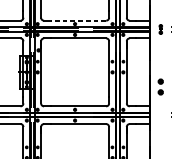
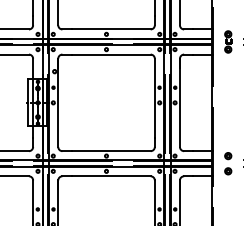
line: (77, 20) -> (110, 29), dashed -> solid
part: (160, 29) -> (228, 41), size x1.67
part: (160, 86) -> (228, 163), moved

